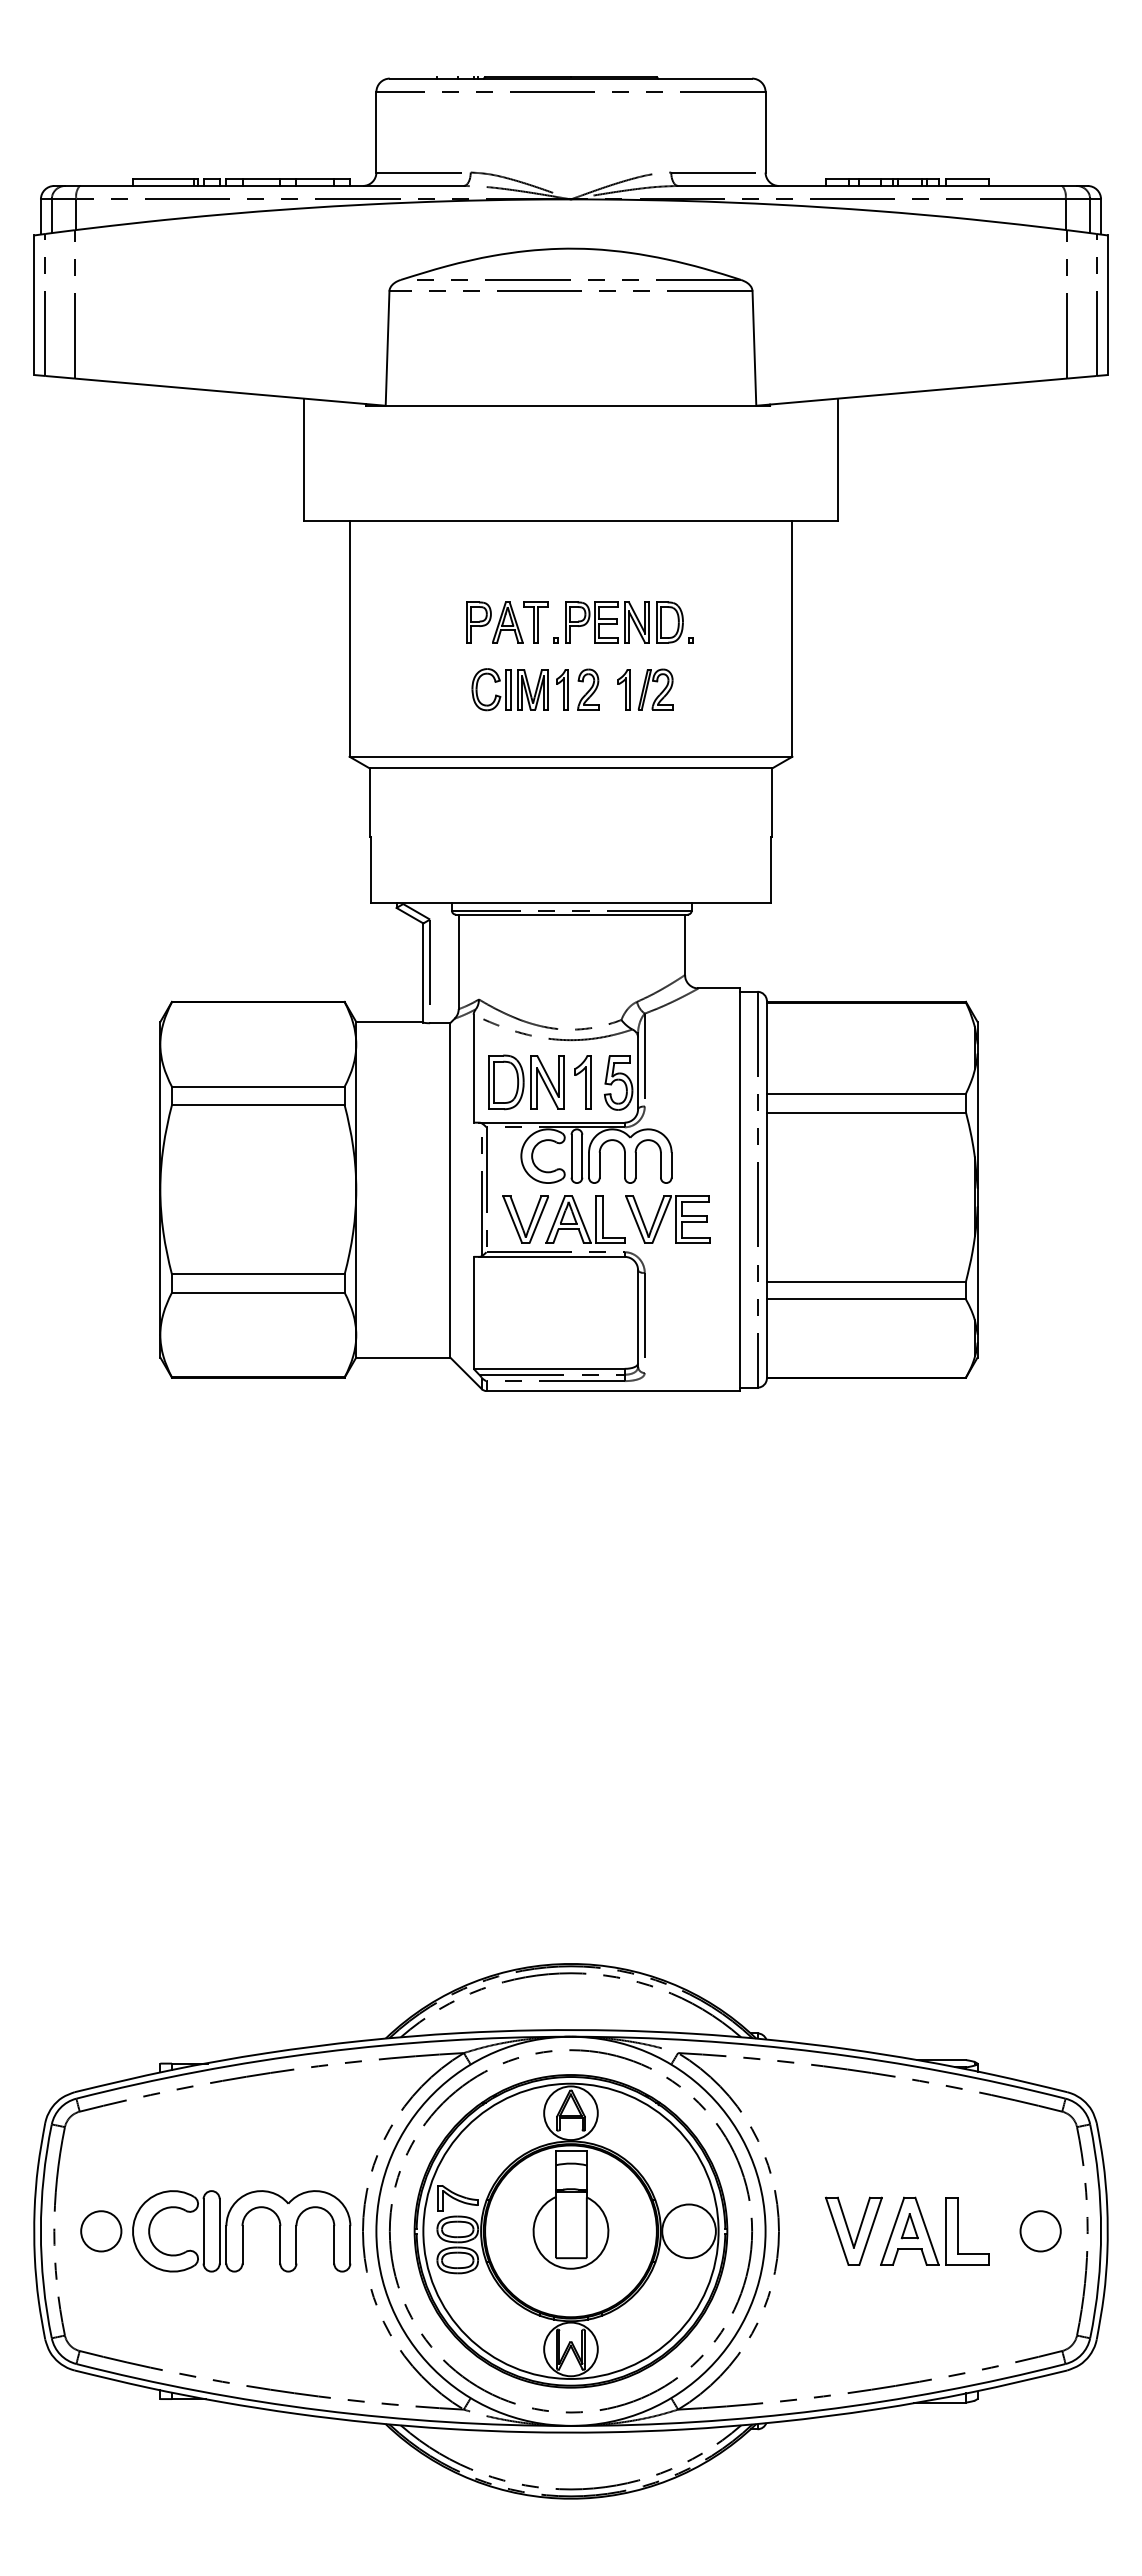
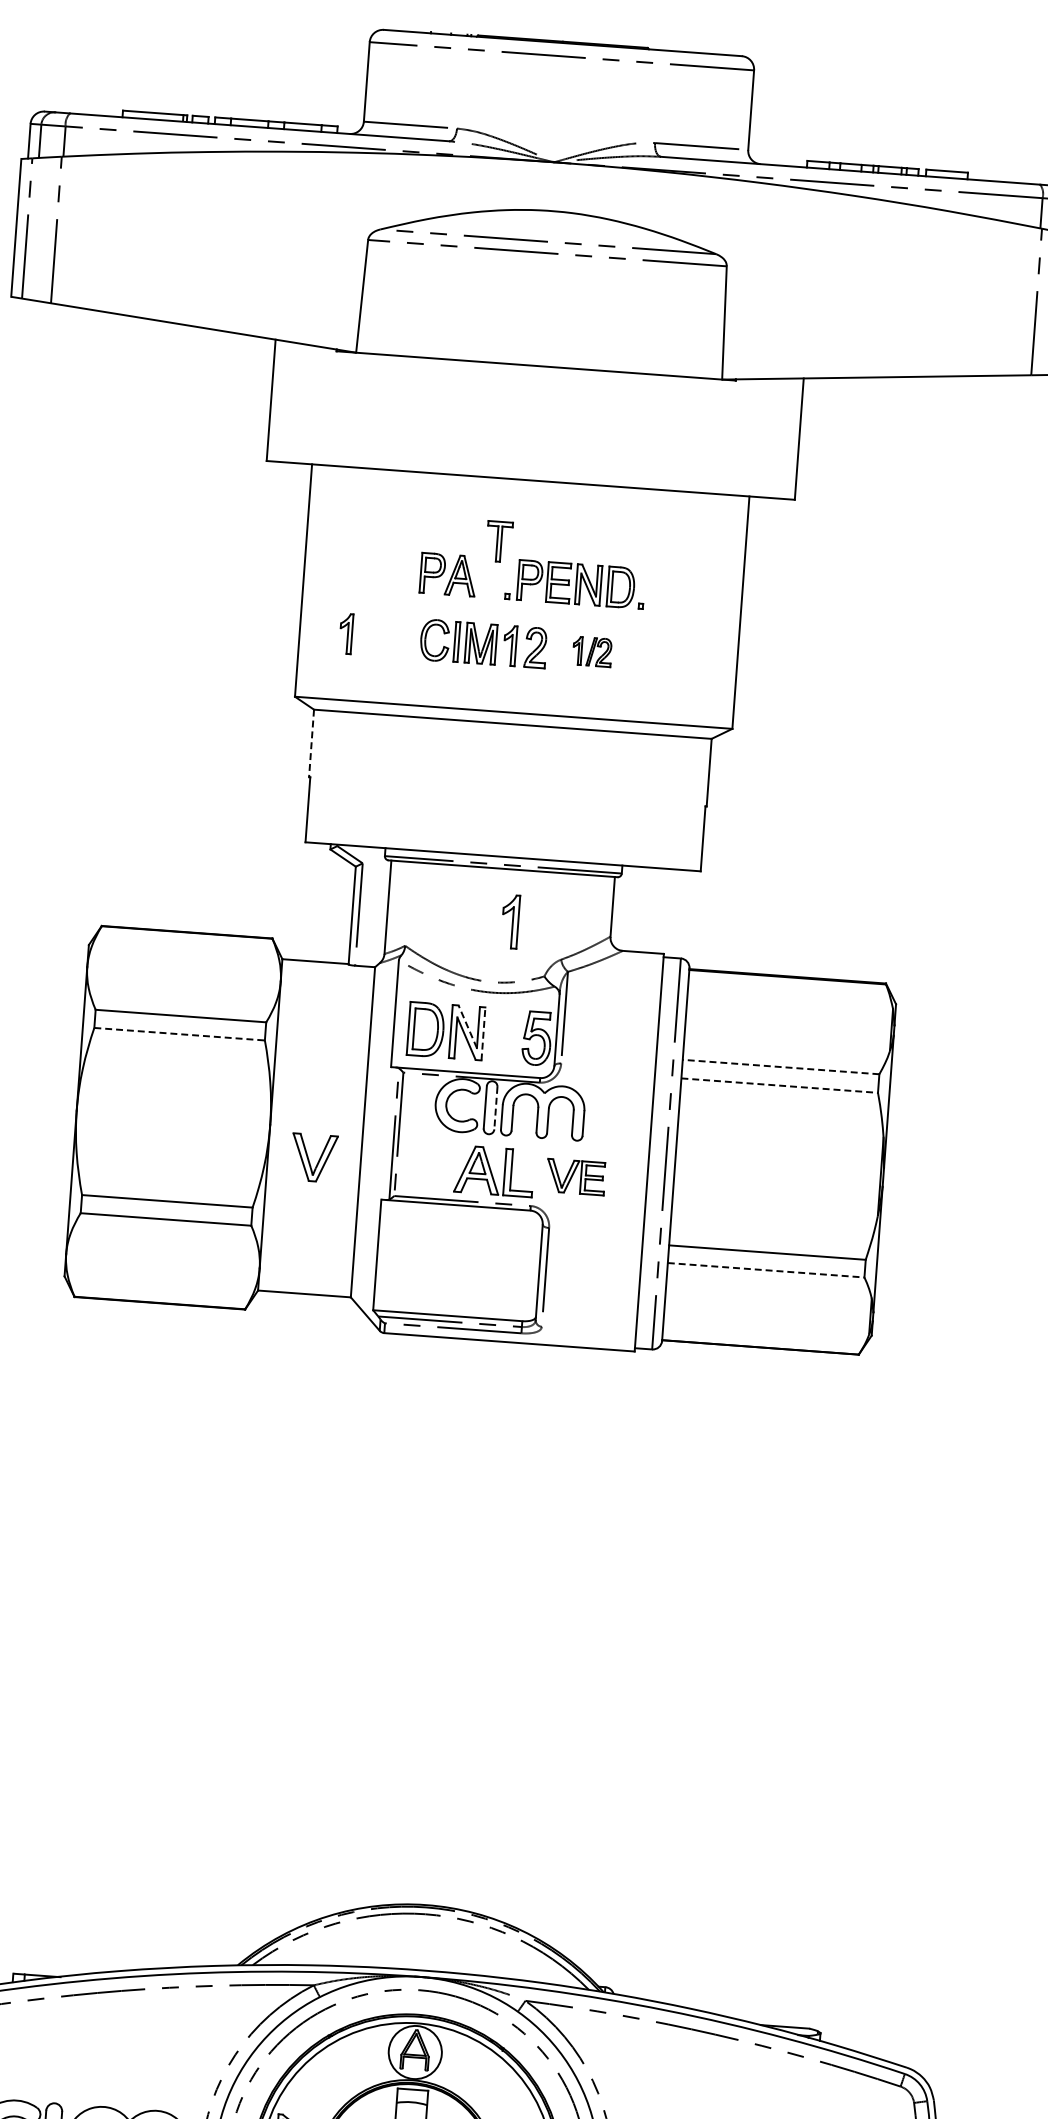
part: (535, 622) -> (498, 541), moved
part: (396, 689) -> (346, 633), added
part: (645, 689) -> (592, 651), size x0.7
line: (369, 803) -> (311, 744), solid -> dashed
line: (547, 1076) -> (467, 1026), solid -> dashed
line: (564, 1082) -> (483, 1034), solid -> dashed
part: (582, 1082) -> (509, 921), moved
line: (866, 1093) -> (781, 1066), solid -> dashed
line: (258, 1105) -> (179, 1034), solid -> dashed
line: (866, 1112) -> (779, 1085), solid -> dashed
line: (582, 1156) -> (496, 1108), solid -> dashed
part: (525, 1219) -> (313, 1157), moved
part: (667, 1219) -> (575, 1176), size x0.7
line: (866, 1299) -> (766, 1270), solid -> dashed

